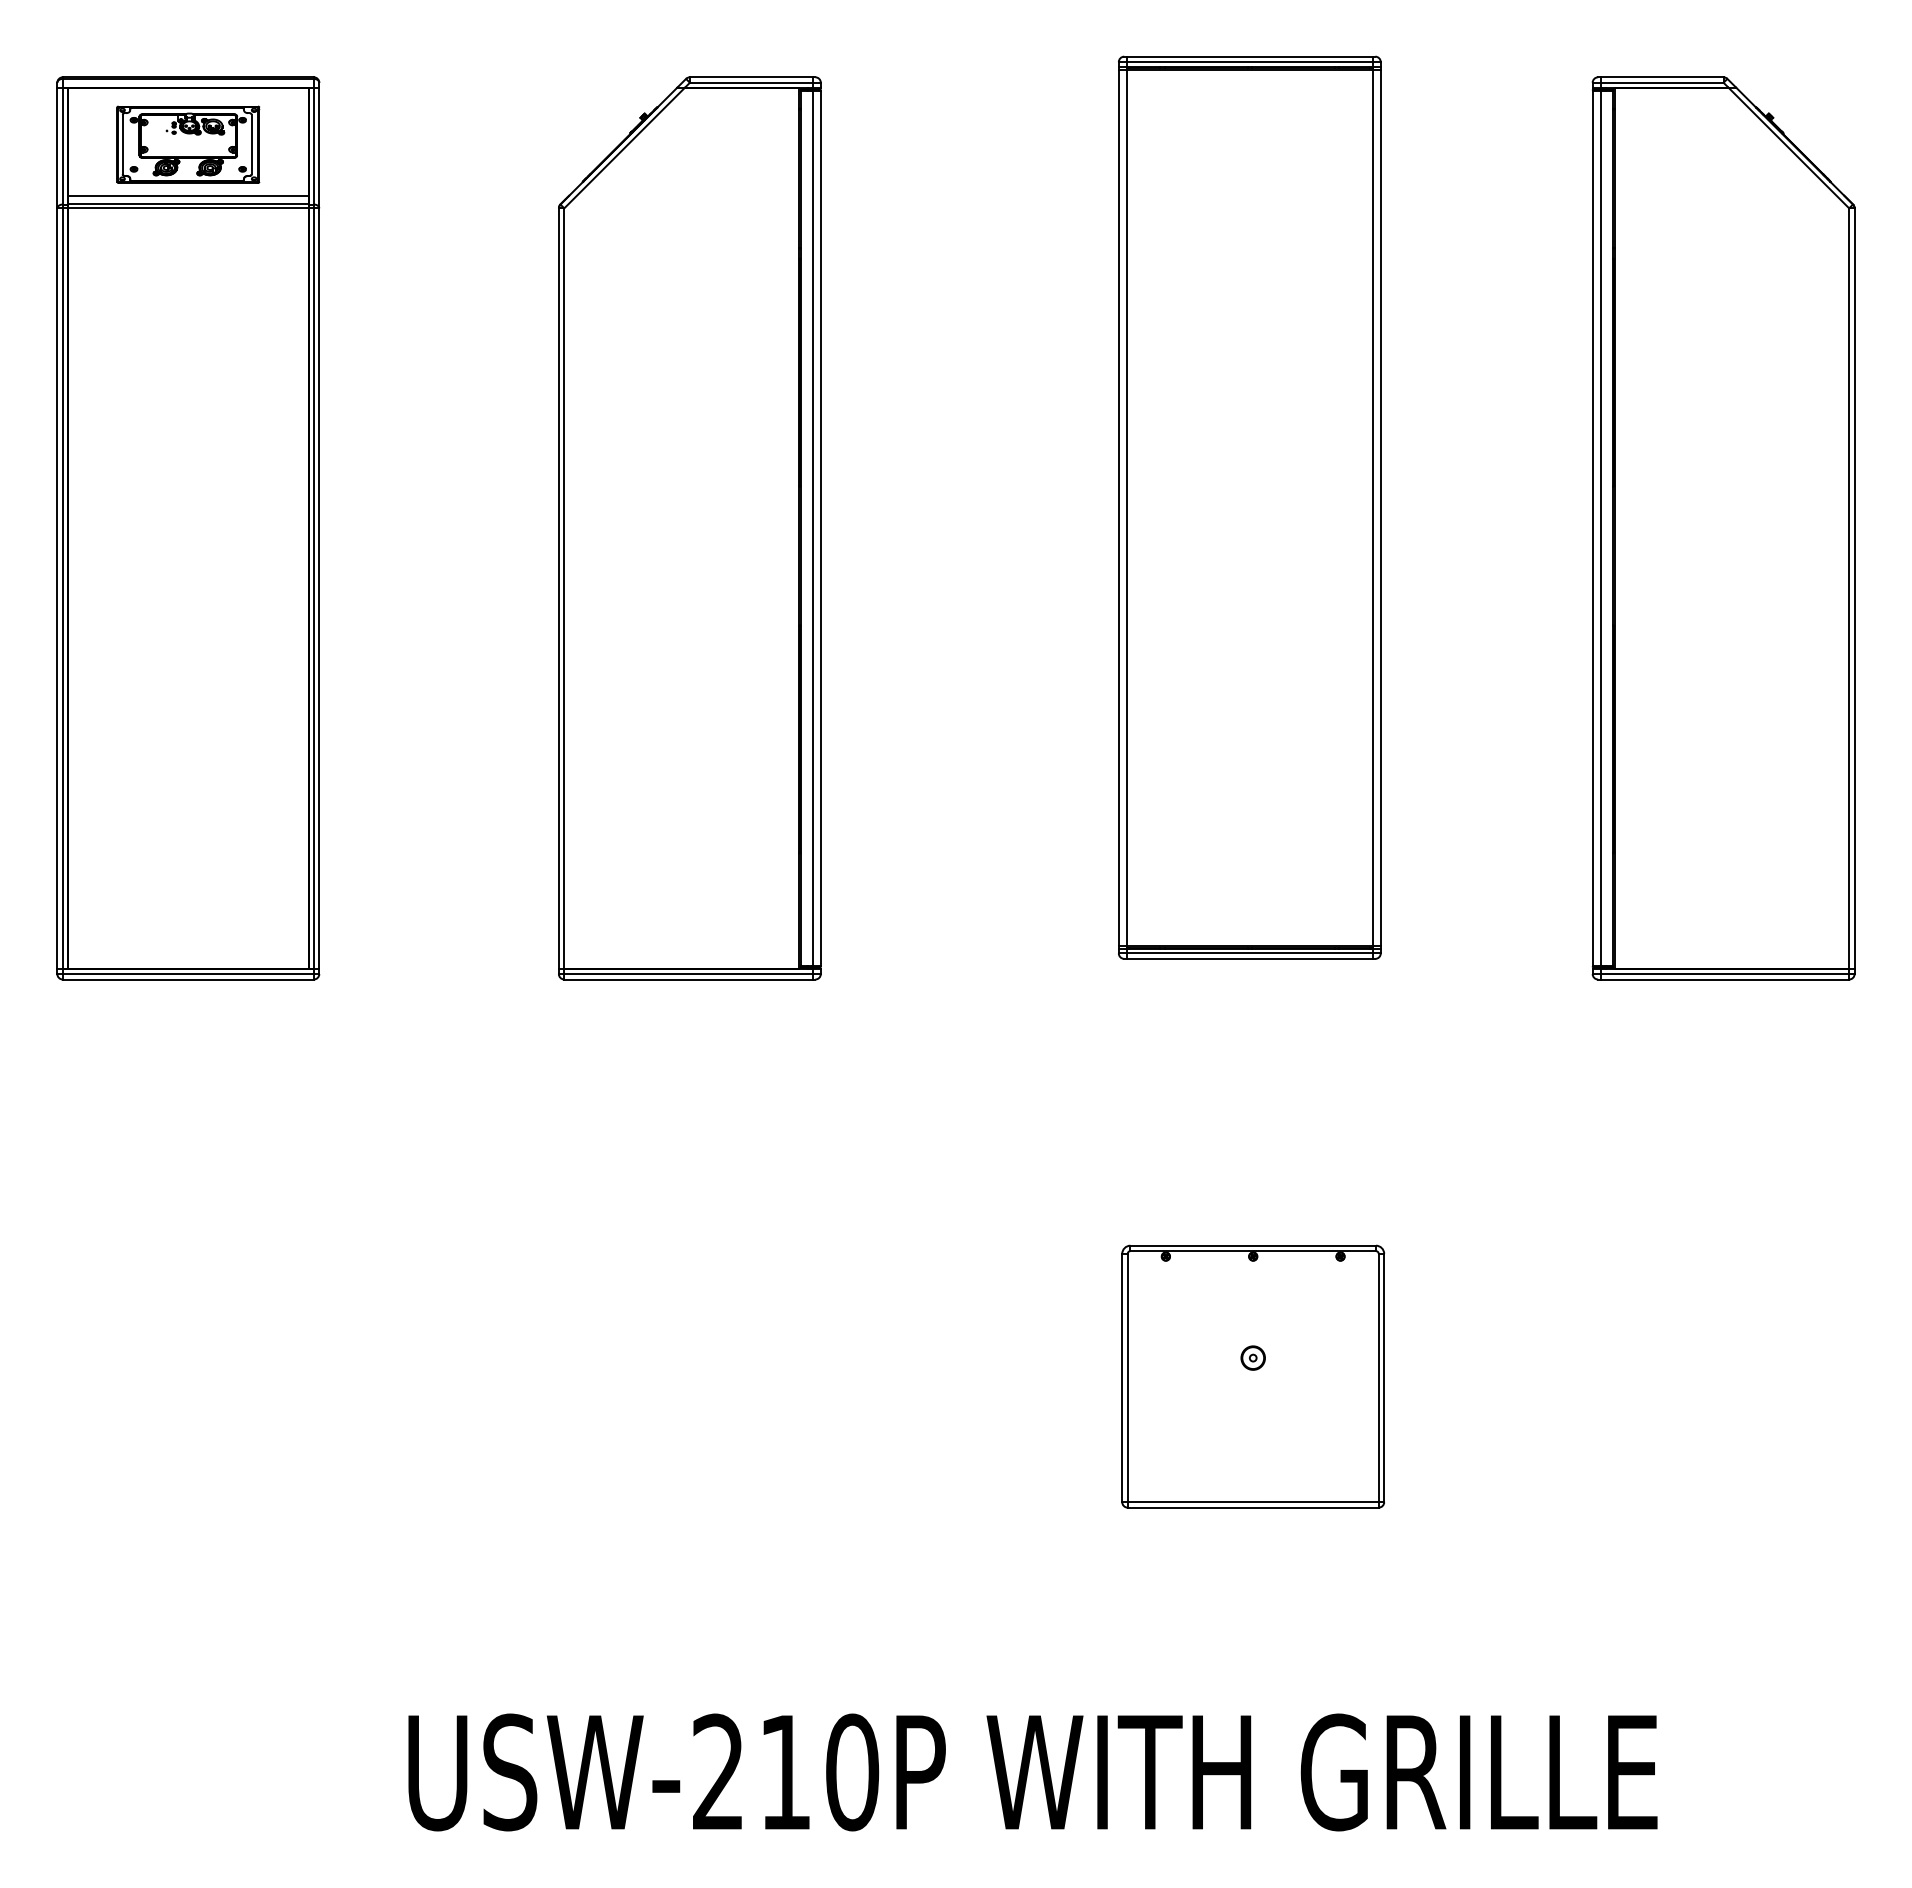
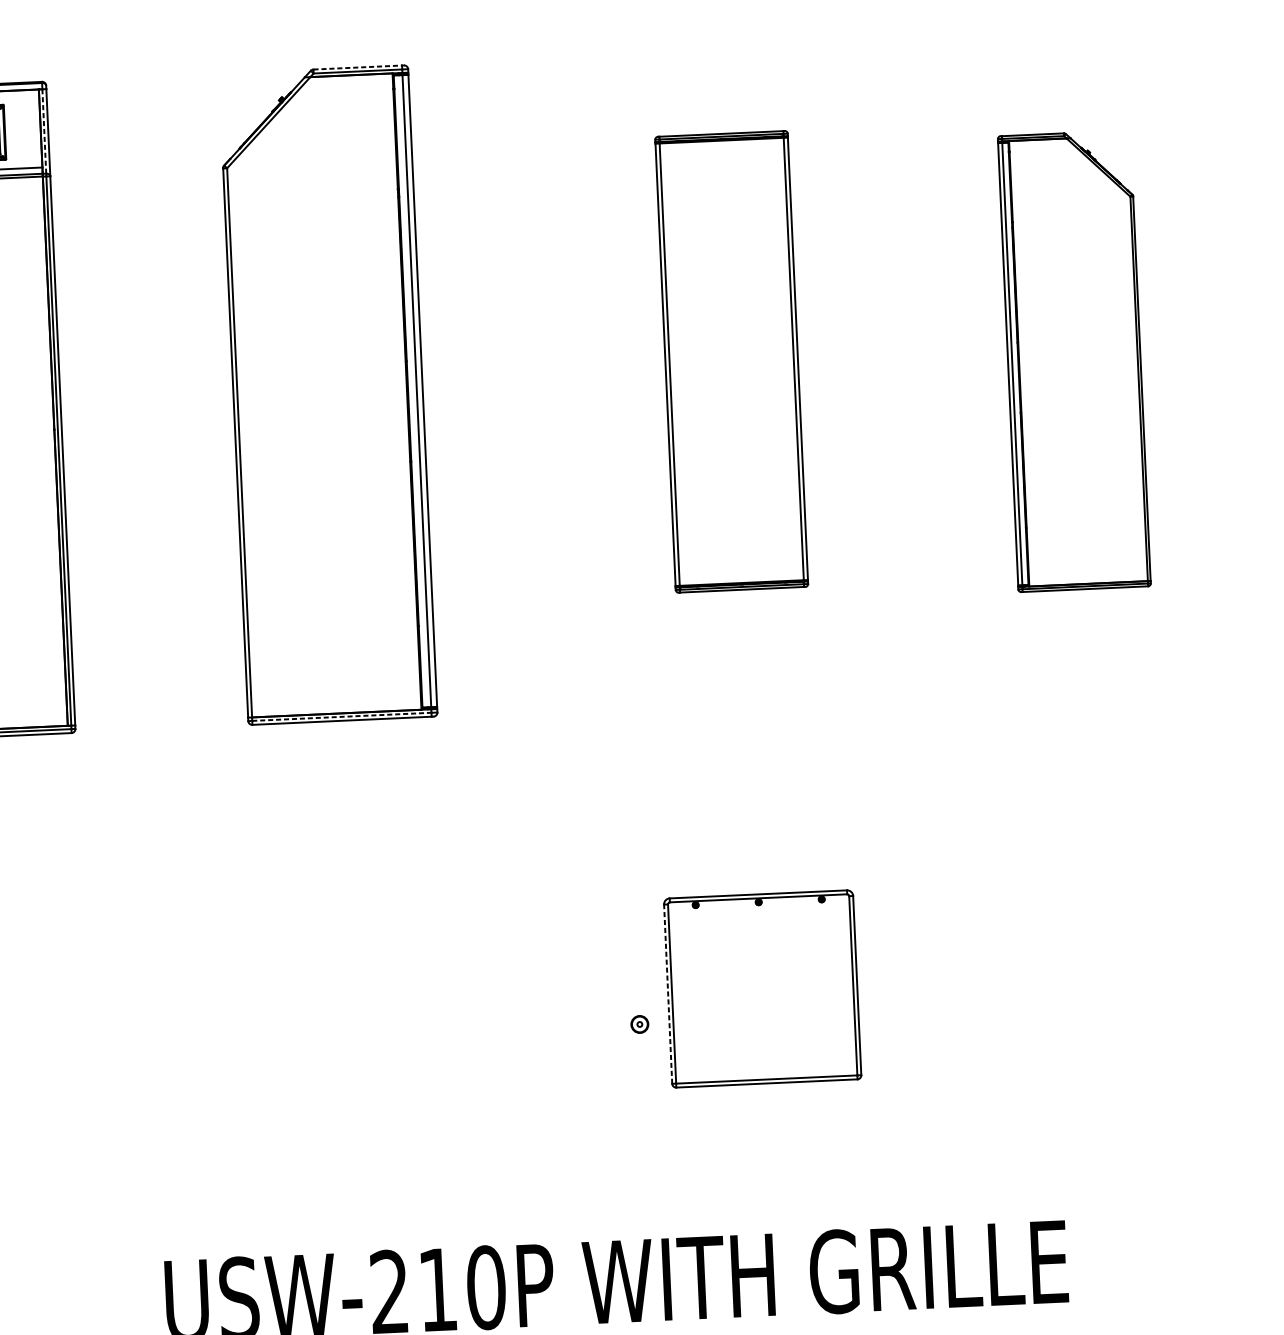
line: (751, 77) -> (357, 67), solid -> dashed
line: (313, 145) -> (44, 131), solid -> dashed
part: (1249, 507) -> (731, 361), size x0.7
part: (1723, 528) -> (1074, 361), size x0.7
line: (689, 974) -> (342, 717), solid -> dashed
part: (1252, 1357) -> (639, 1024), moved
line: (1122, 1377) -> (668, 993), solid -> dashed

